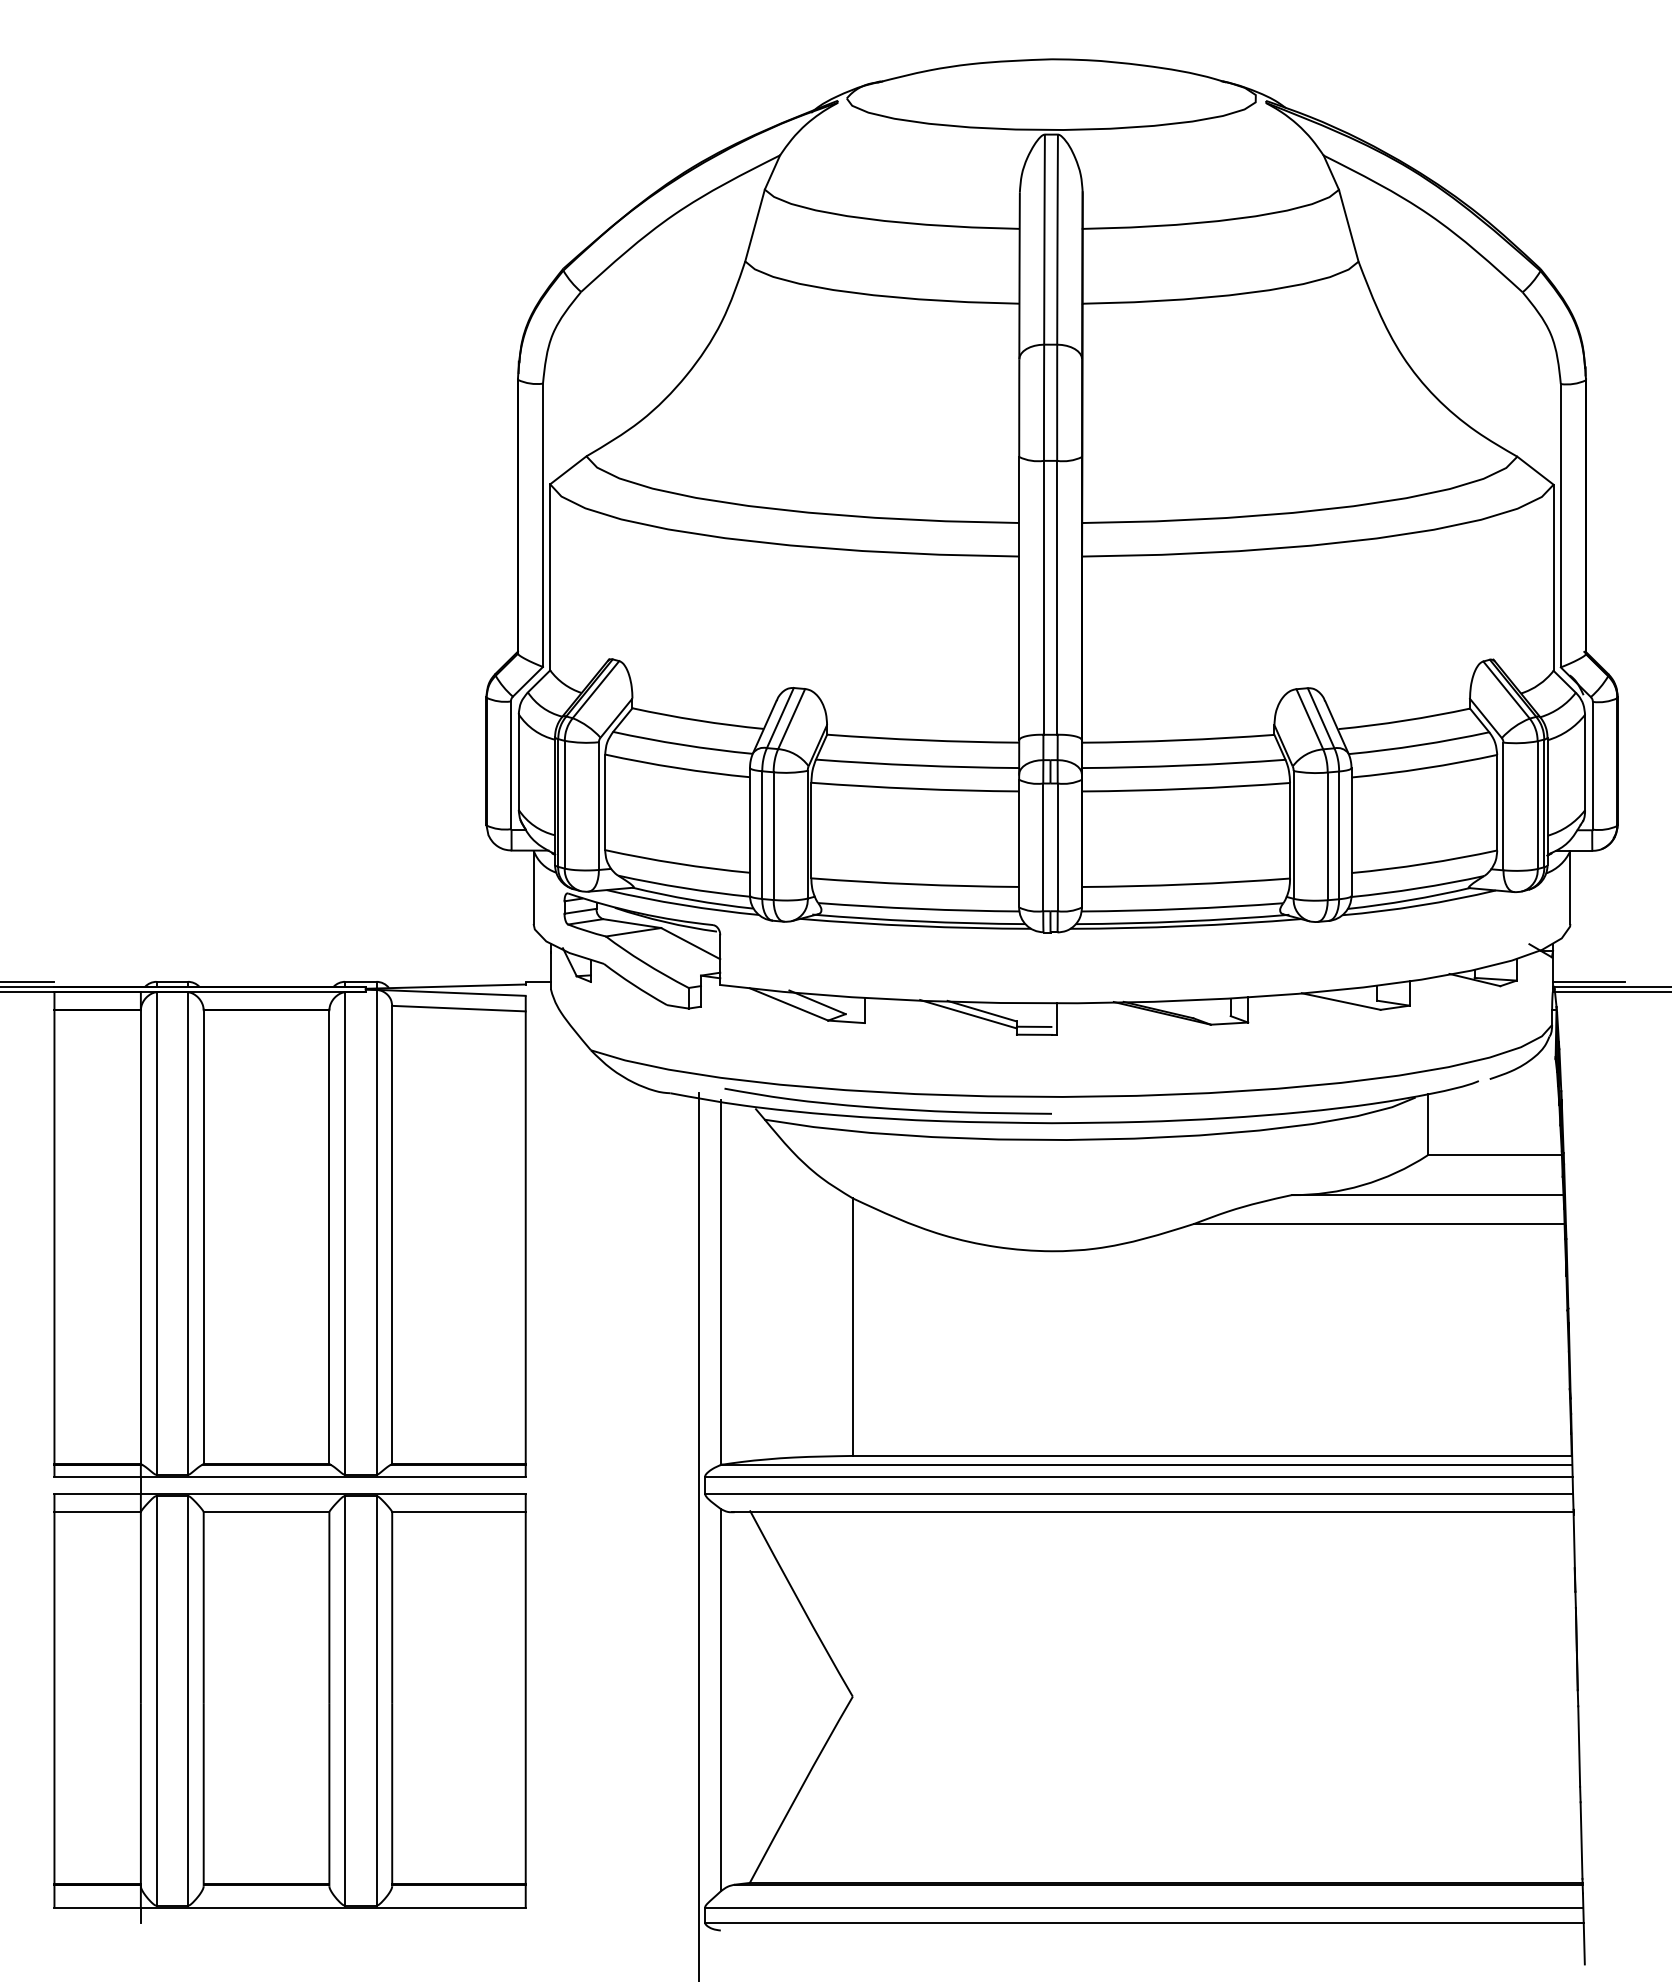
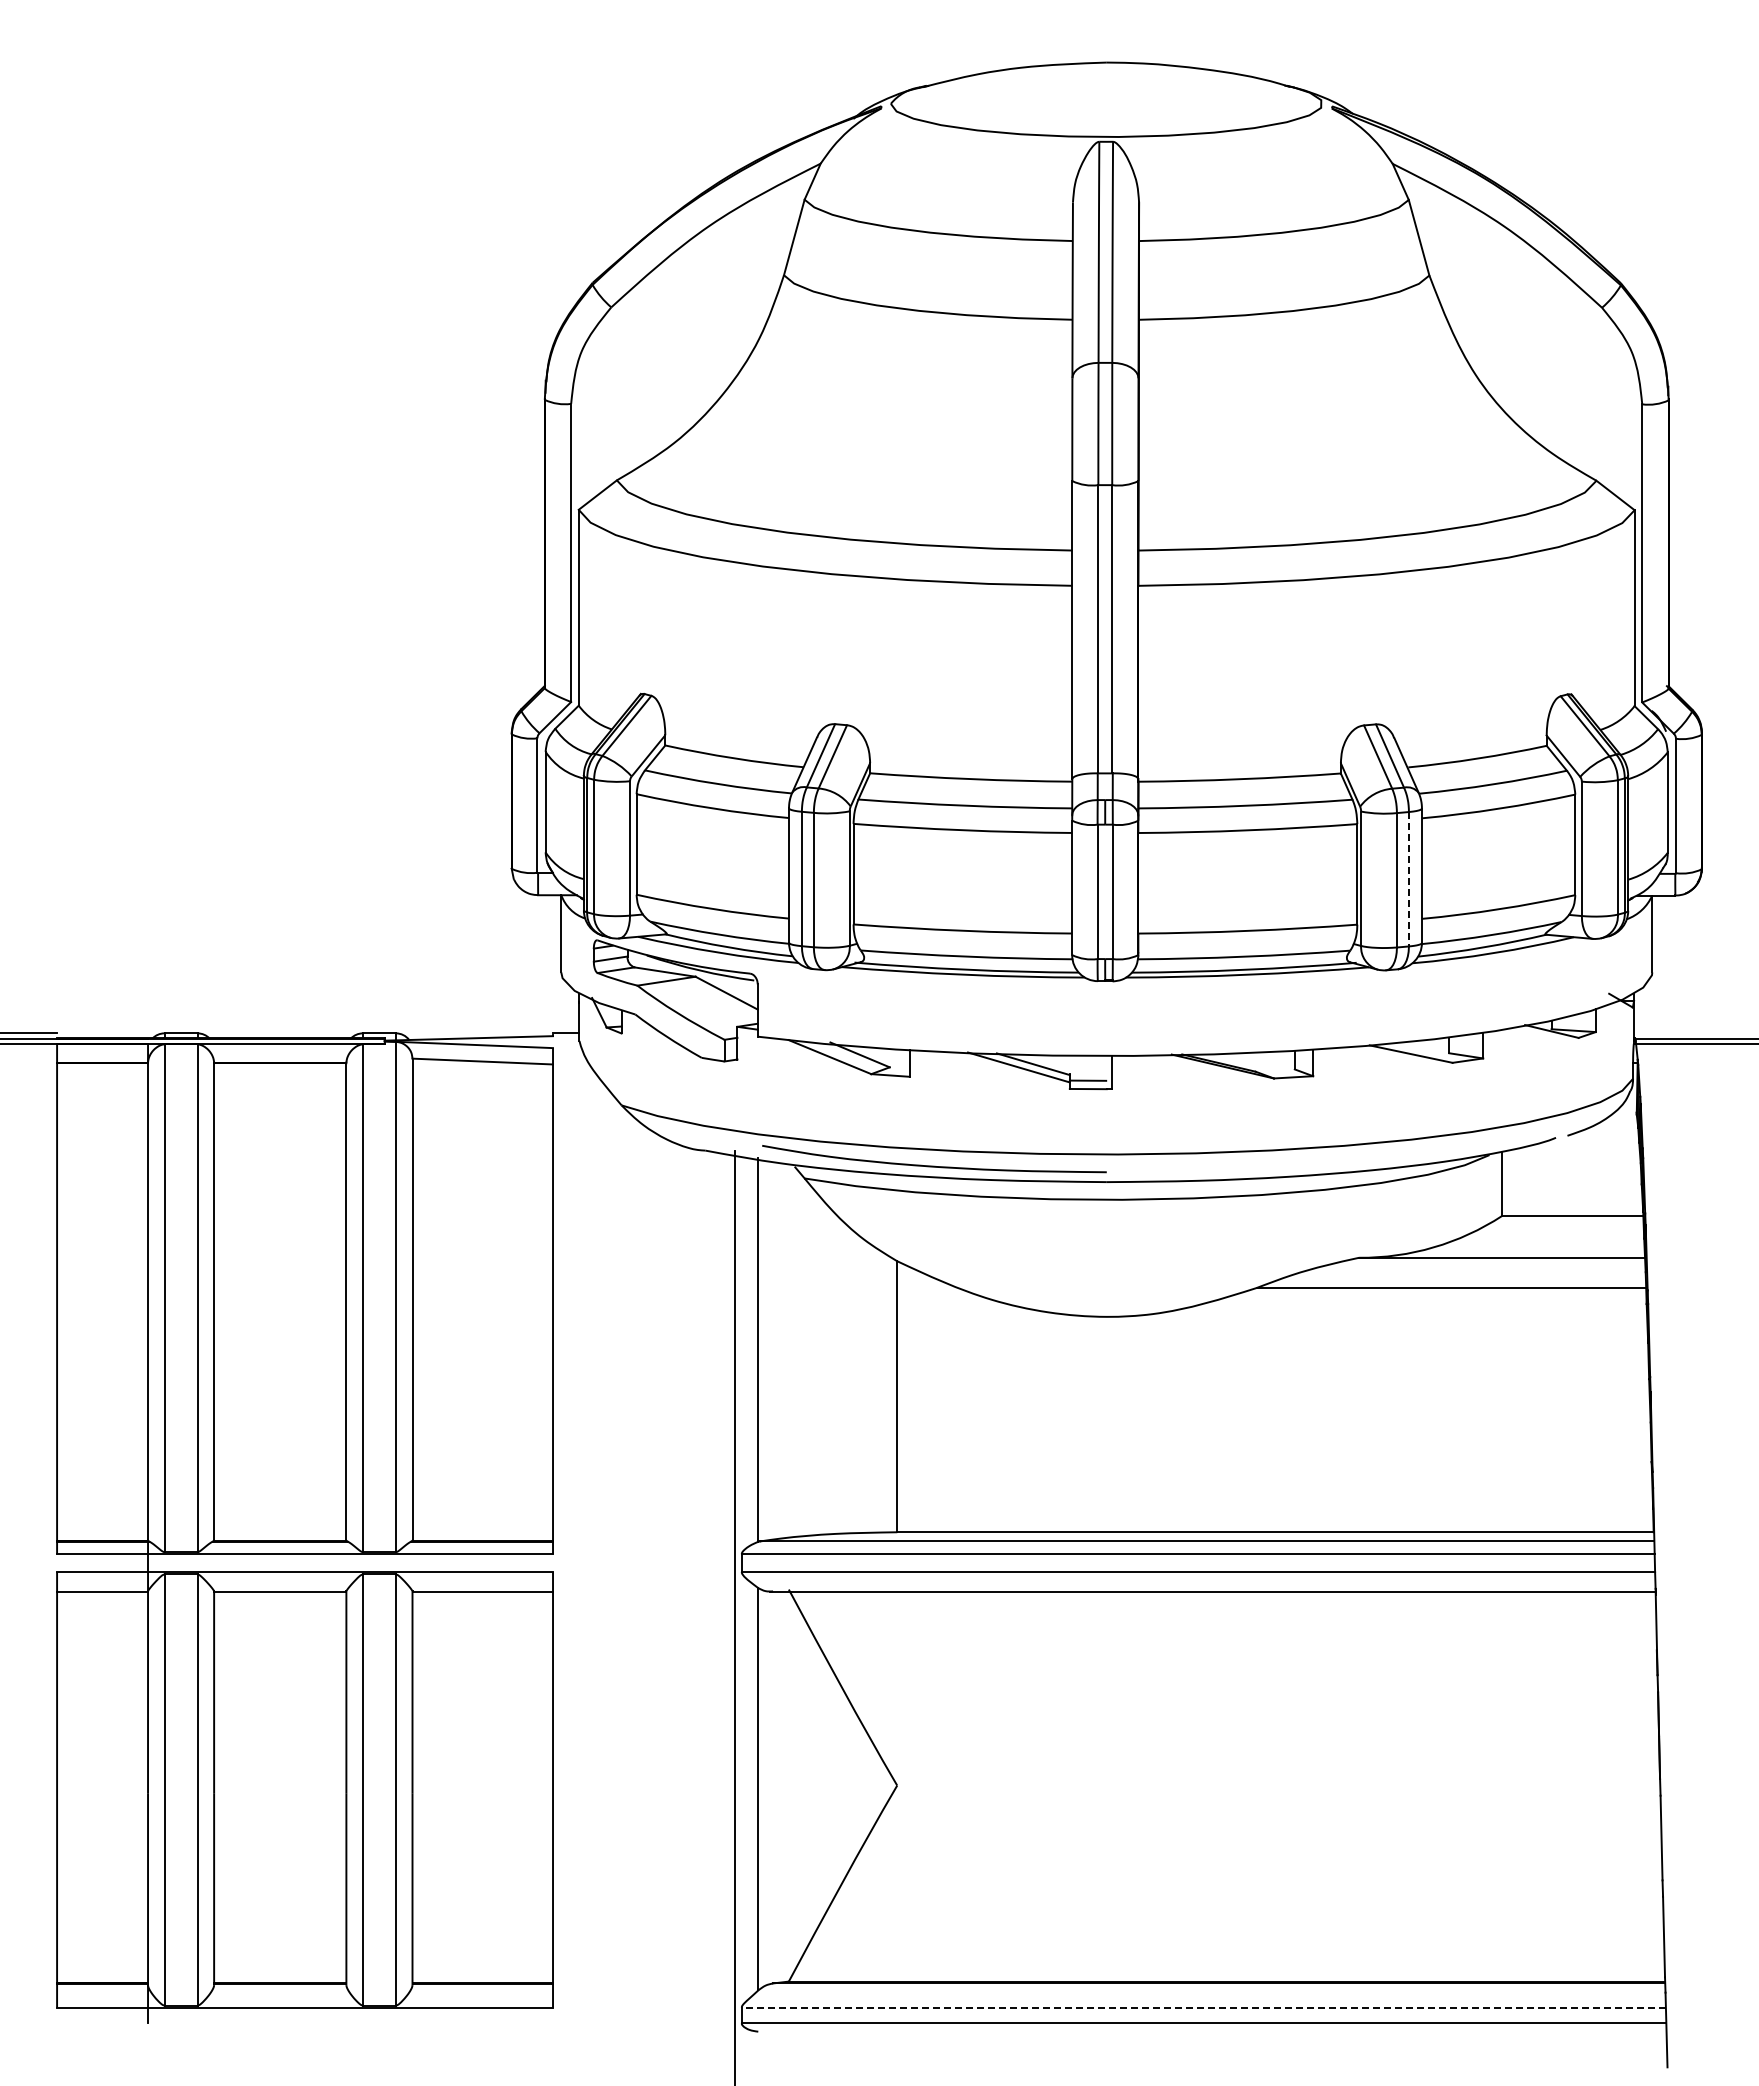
line: (1338, 835) -> (1408, 879), solid -> dashed
line: (1589, 981) -> (1672, 1033), removed
line: (1143, 1907) -> (1203, 2007), solid -> dashed

